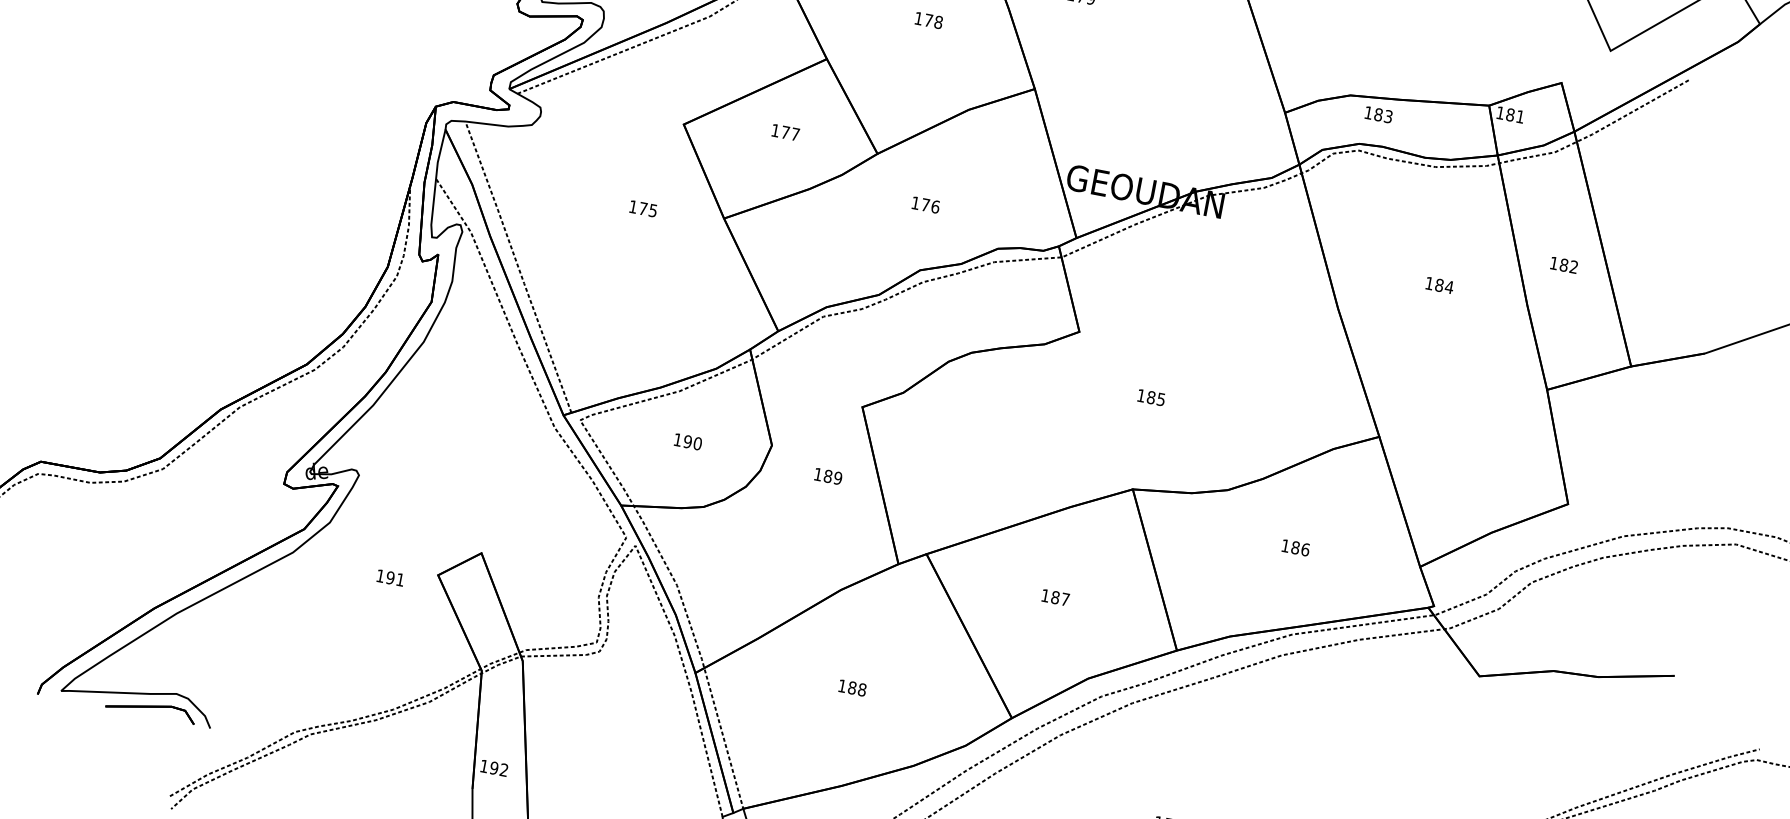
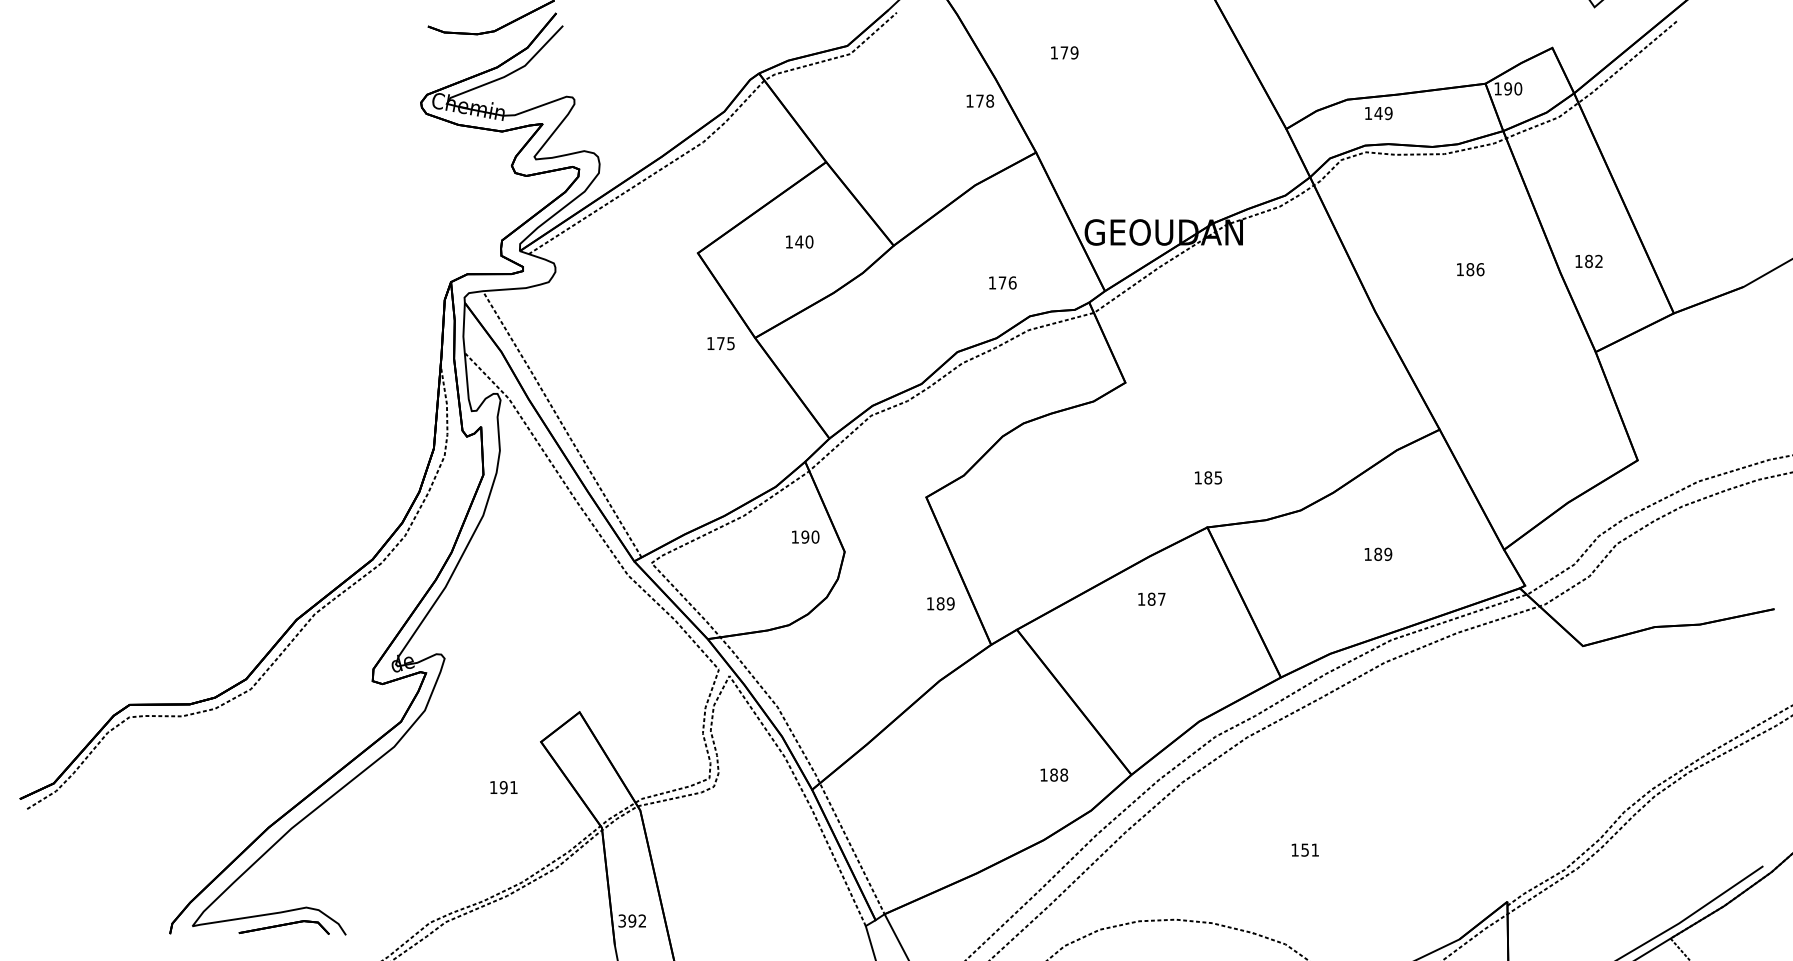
text: (929, 19) -> (980, 100), moved
text: (1383, 115) -> (1383, 113), 183 -> 149
text: (1515, 115) -> (1513, 88), 181 -> 190
text: (790, 133) -> (804, 241), 177 -> 140
text: (925, 204) -> (1002, 282), moved
text: (642, 208) -> (720, 343), moved
text: (1563, 265) -> (1588, 261), moved
text: (1449, 287) -> (1480, 269), 184 -> 186
text: (1151, 397) -> (1208, 477), moved
text: (688, 441) -> (805, 536), moved
text: (828, 476) -> (940, 603), moved
text: (1305, 548) -> (1388, 553), 186 -> 189
text: (390, 577) -> (503, 787), moved
text: (1055, 596) -> (1151, 598), moved
text: (852, 687) -> (1054, 774), moved
text: (483, 765) -> (621, 920), 192 -> 392

